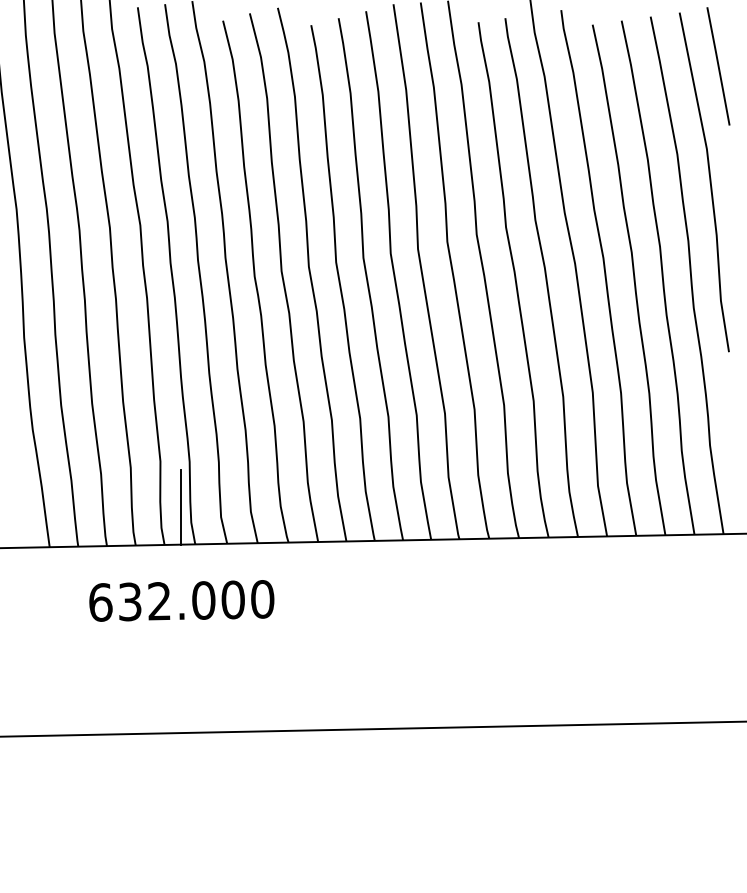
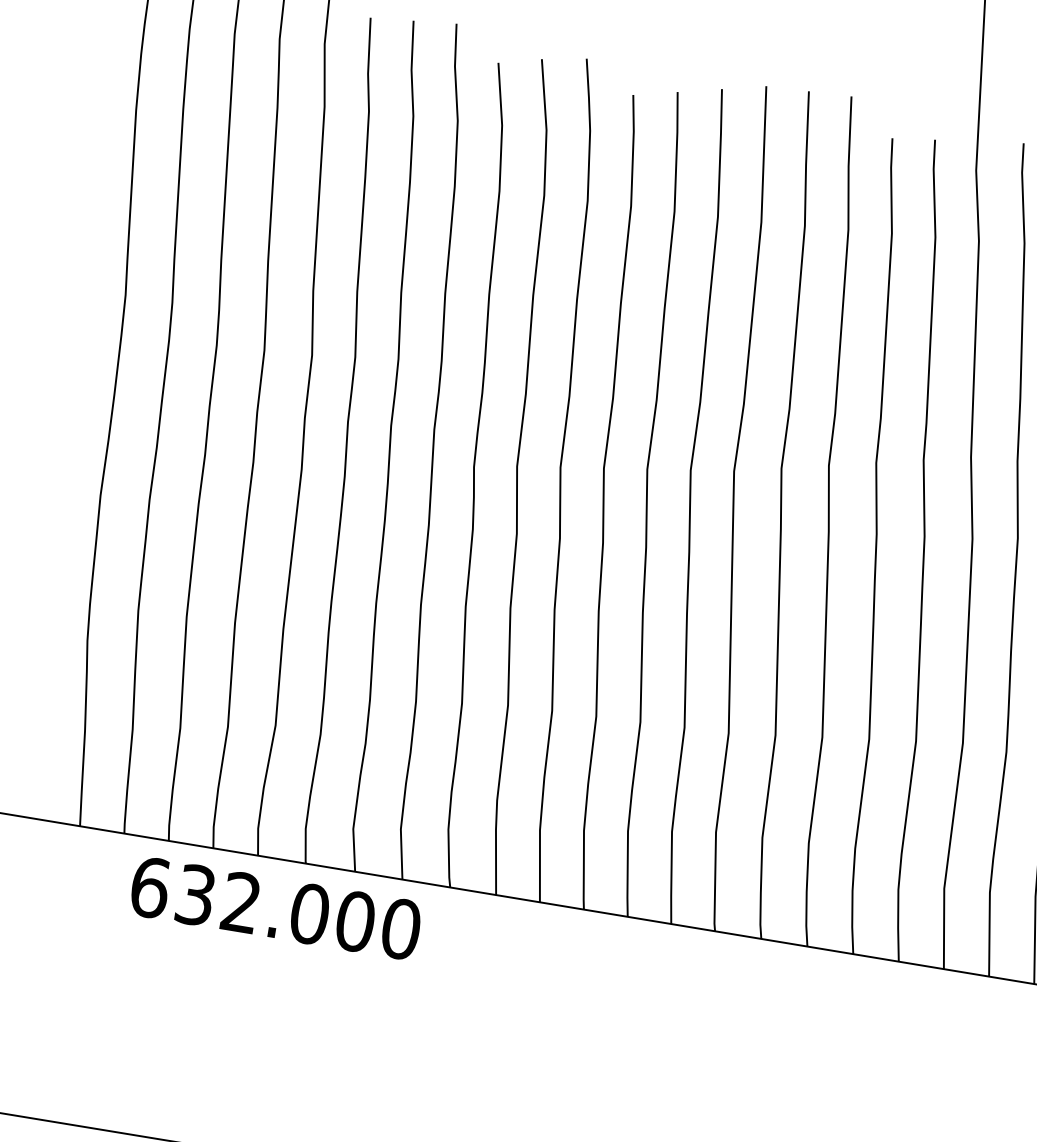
line: (181, 506) -> (295, 801), removed
text: (181, 600) -> (275, 907), moved

